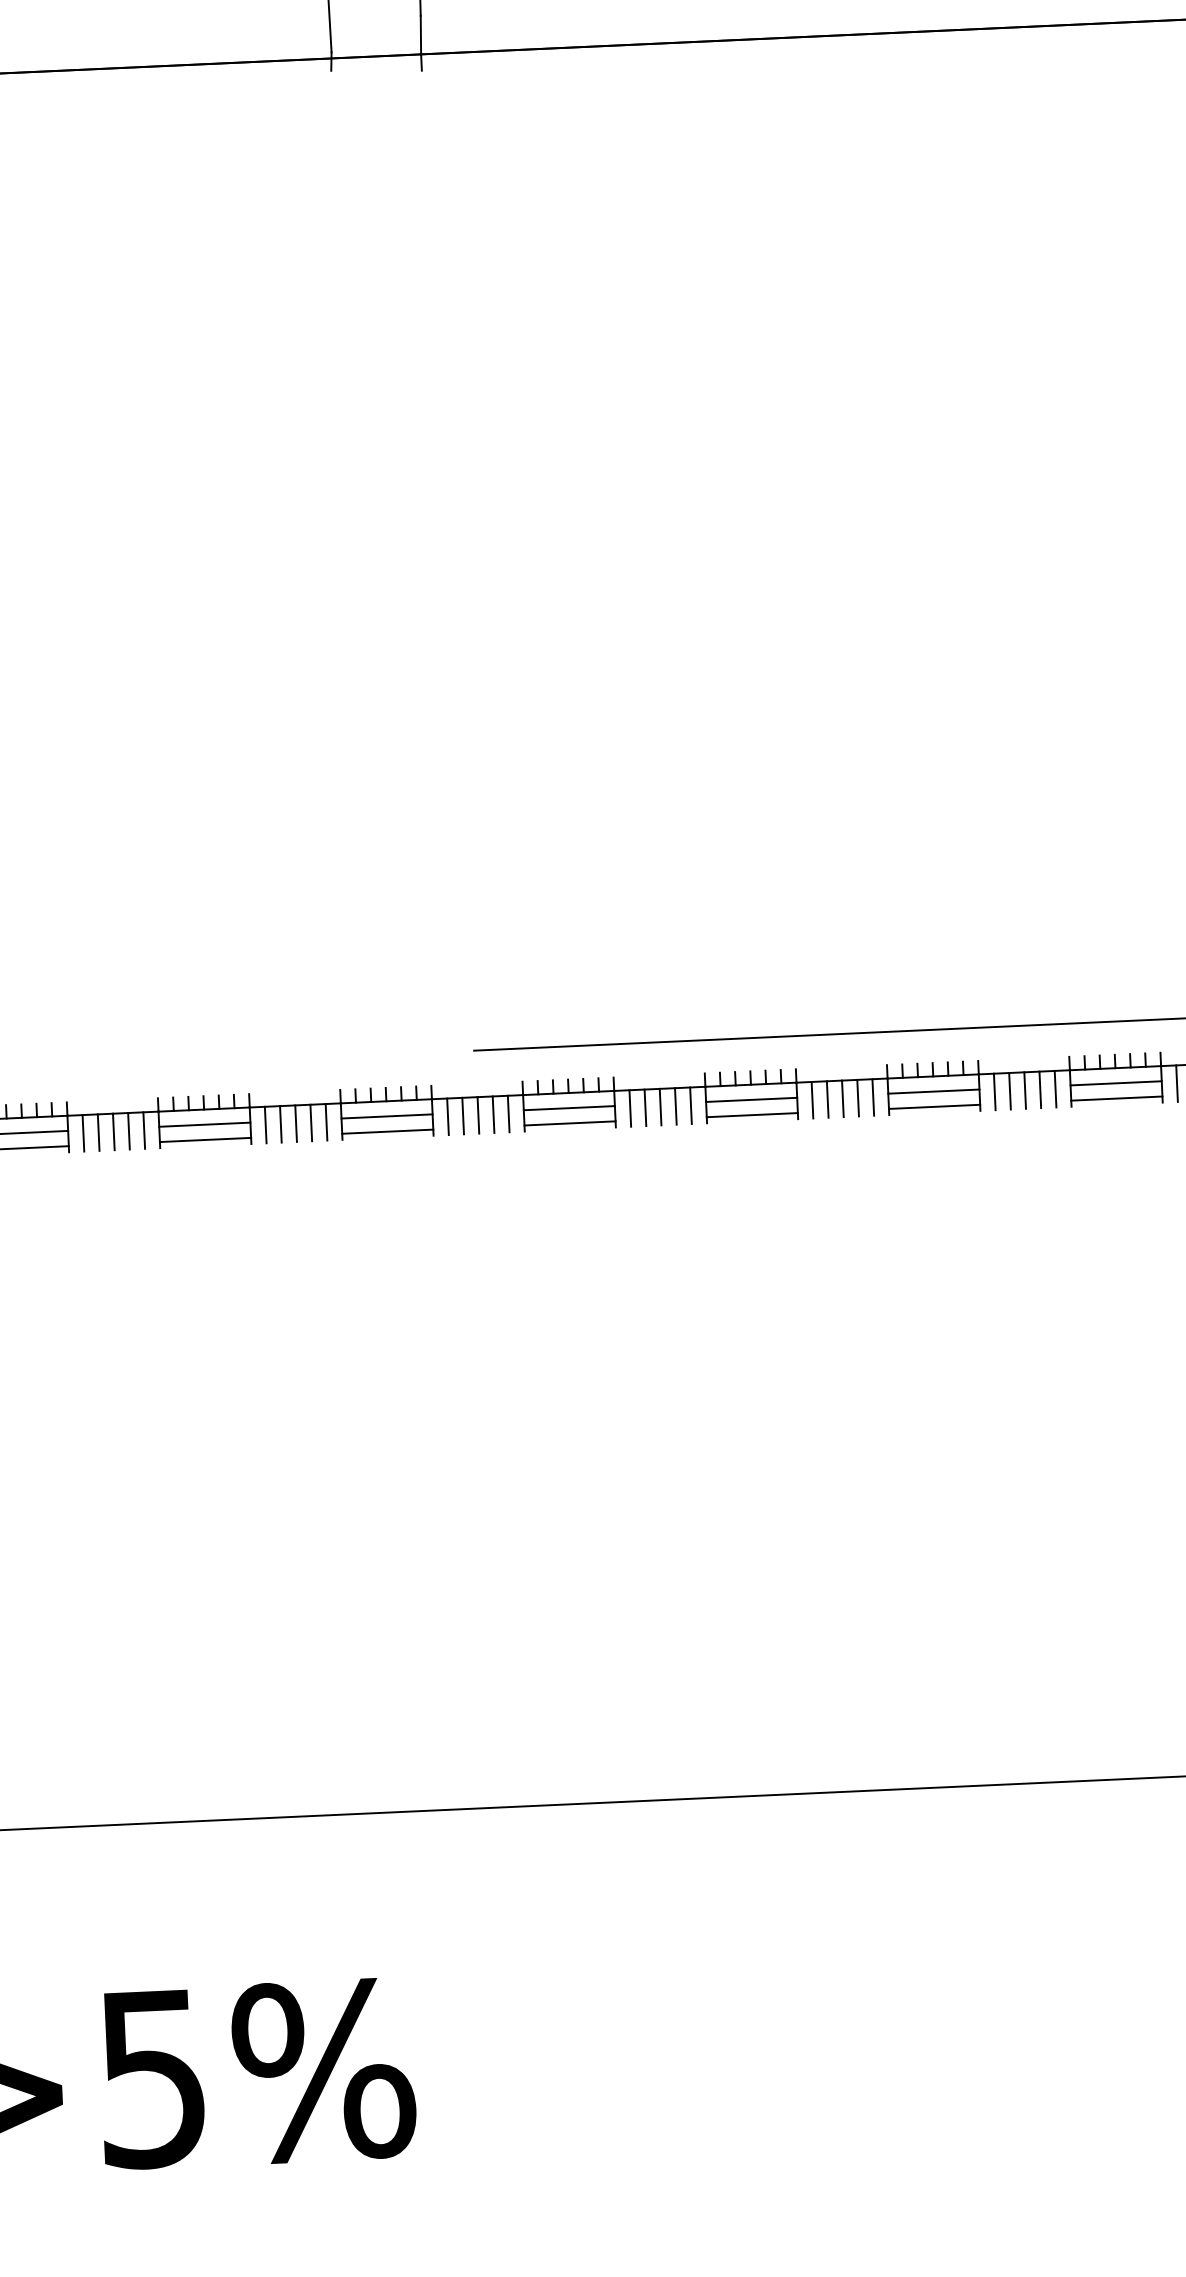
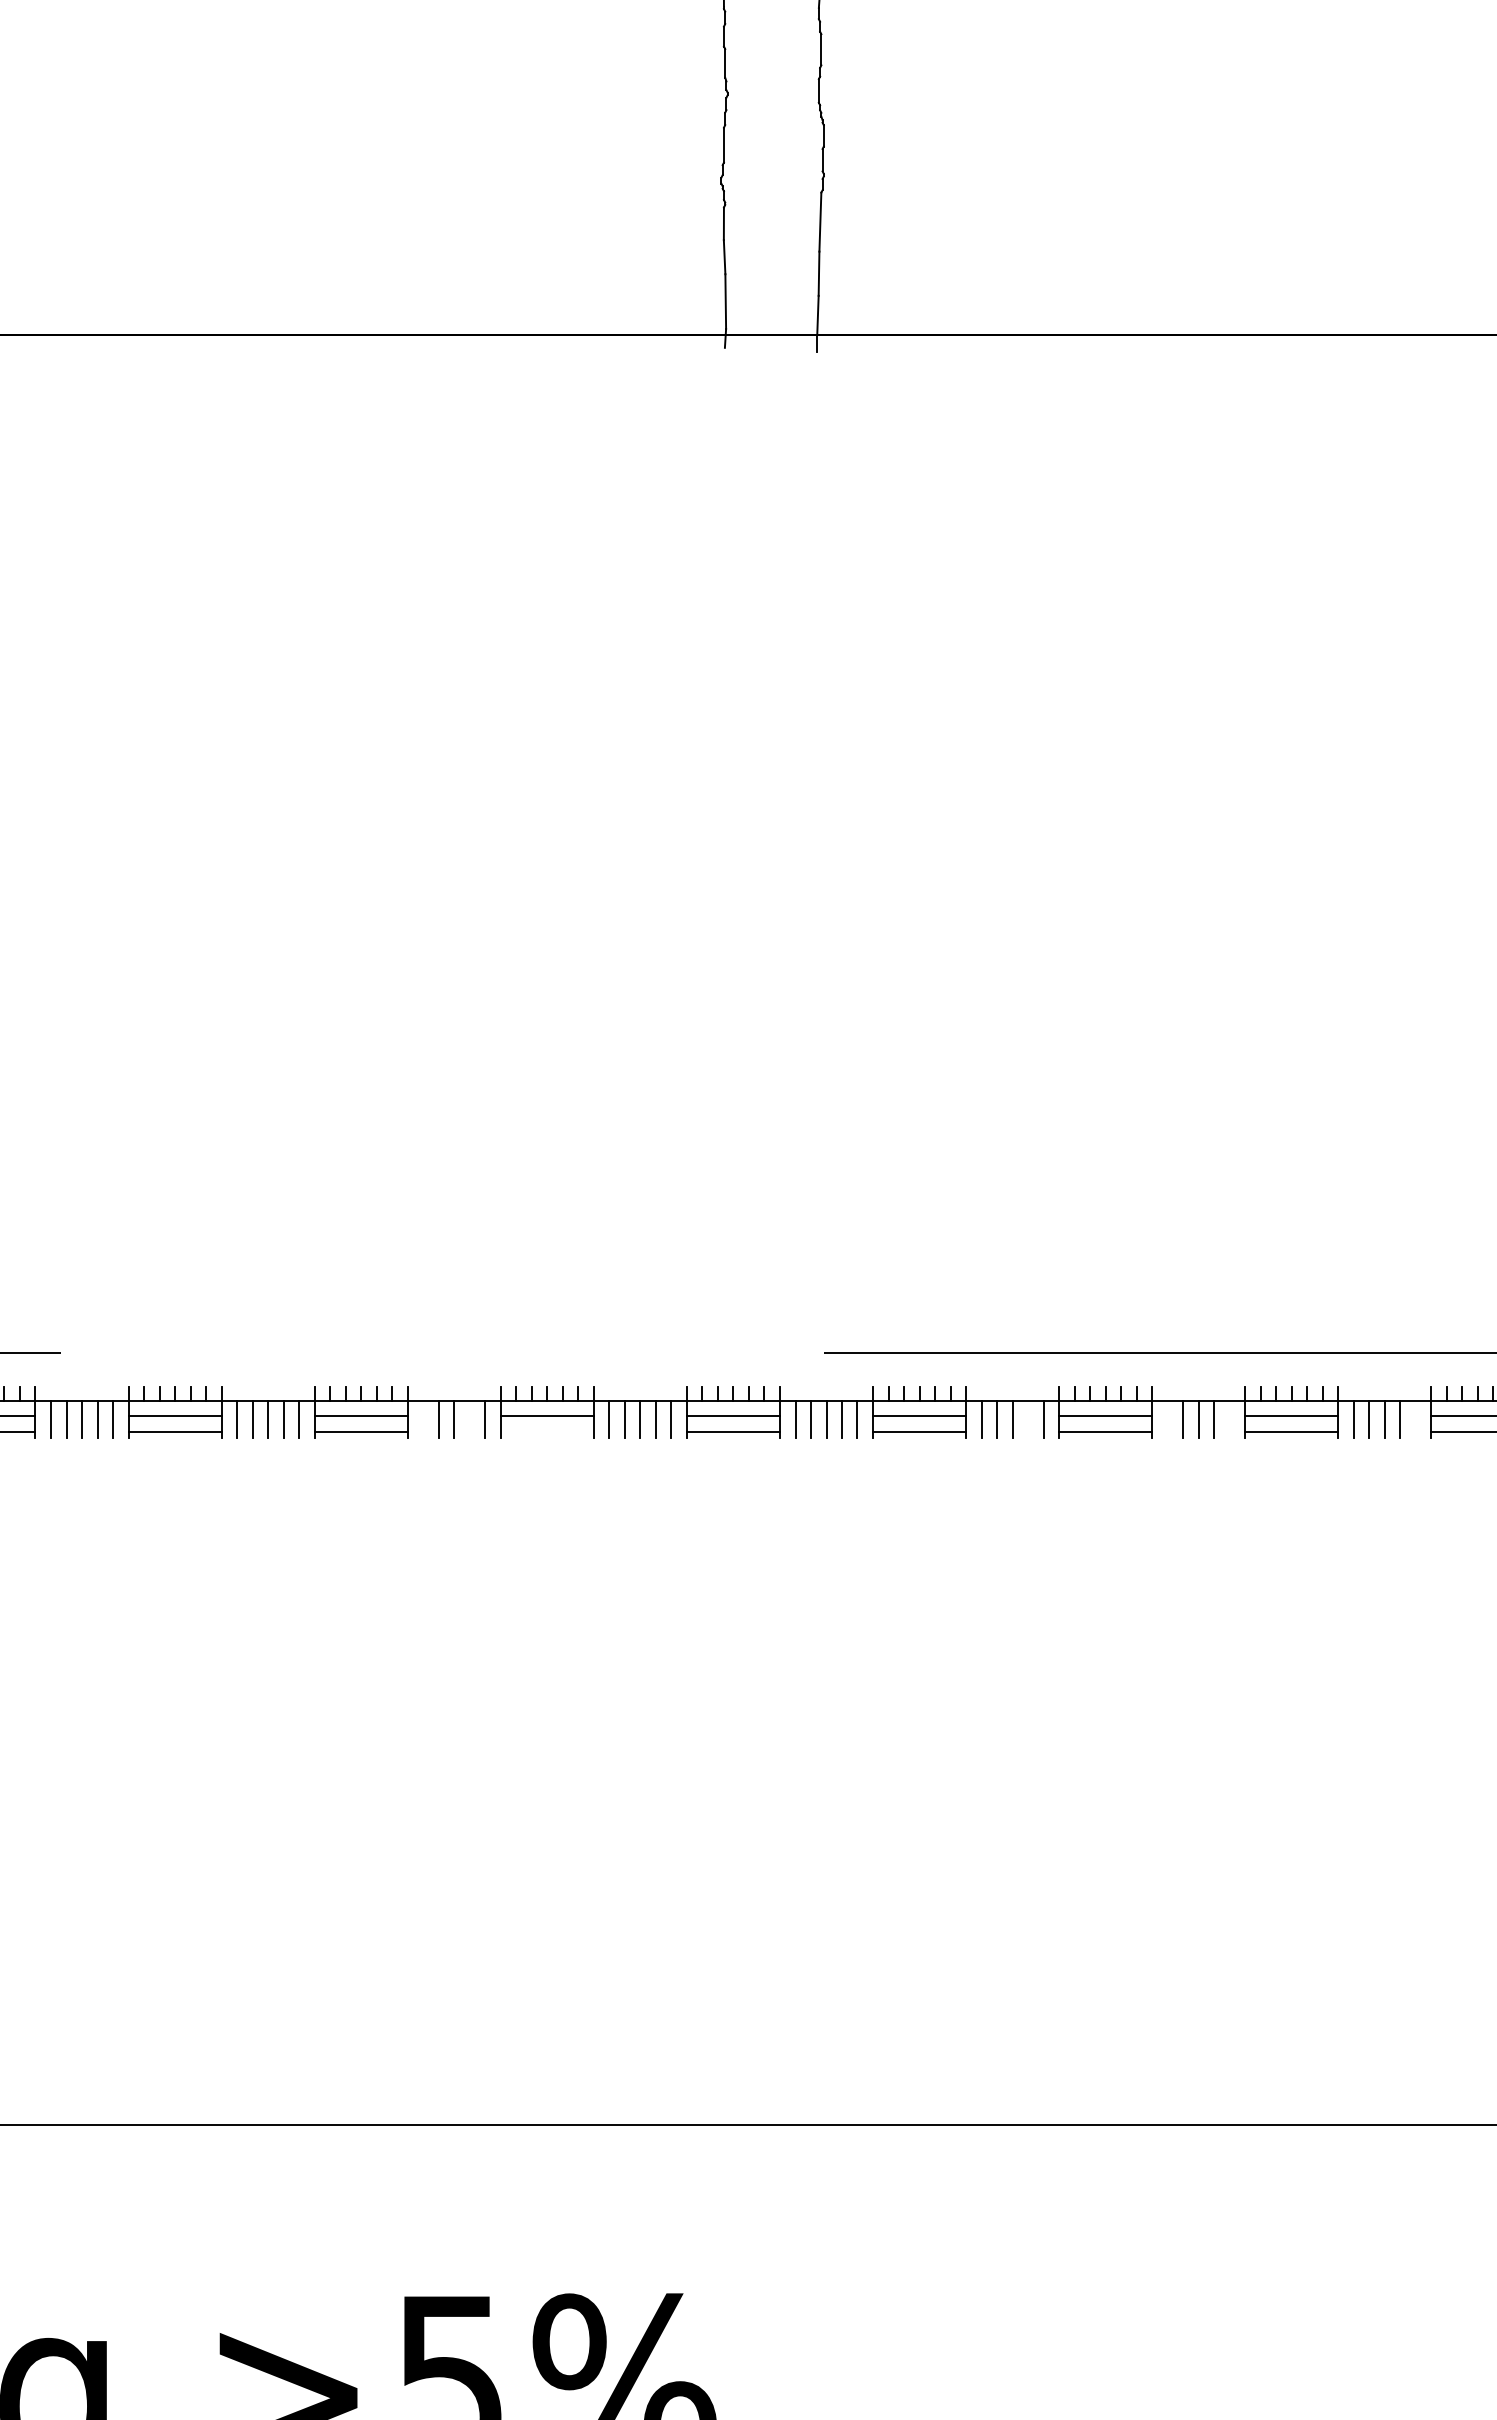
line: (1055, 1088) -> (1415, 1418), removed
line: (873, 1096) -> (1229, 1418), removed
line: (812, 1099) -> (1167, 1418), removed
line: (676, 1105) -> (1028, 1418), removed
line: (128, 1130) -> (469, 1418), removed
line: (83, 1132) -> (423, 1418), removed
line: (204, 1139) -> (546, 1431), removed

